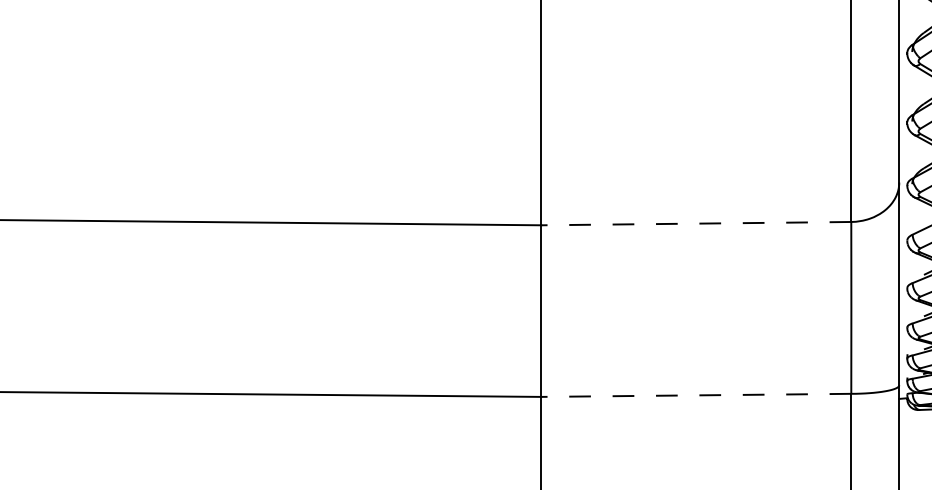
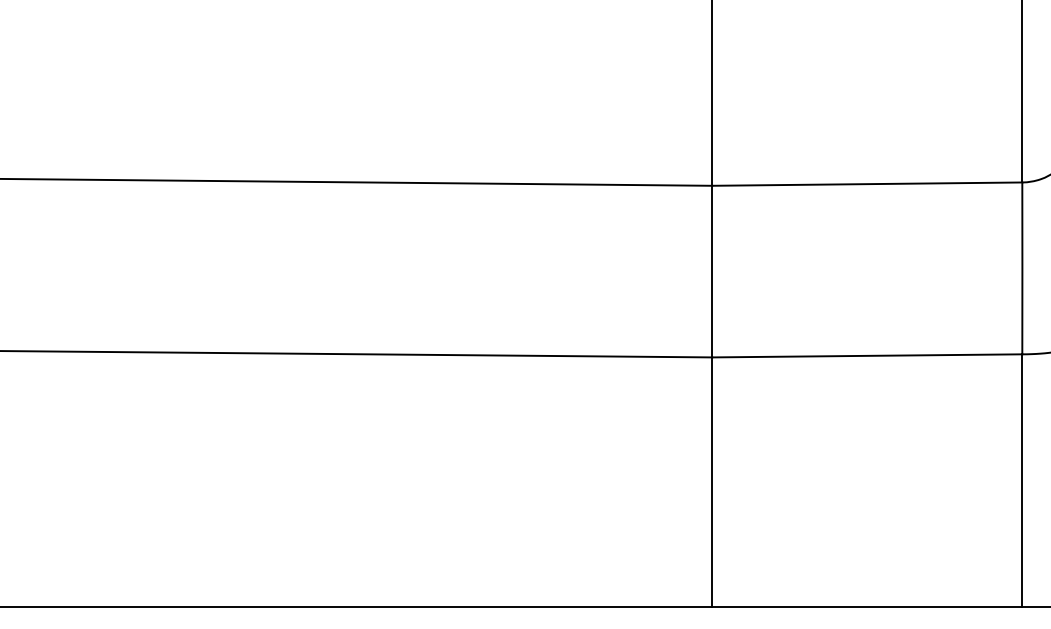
line: (695, 224) -> (866, 184), dashed -> solid
line: (695, 395) -> (866, 355), dashed -> solid

